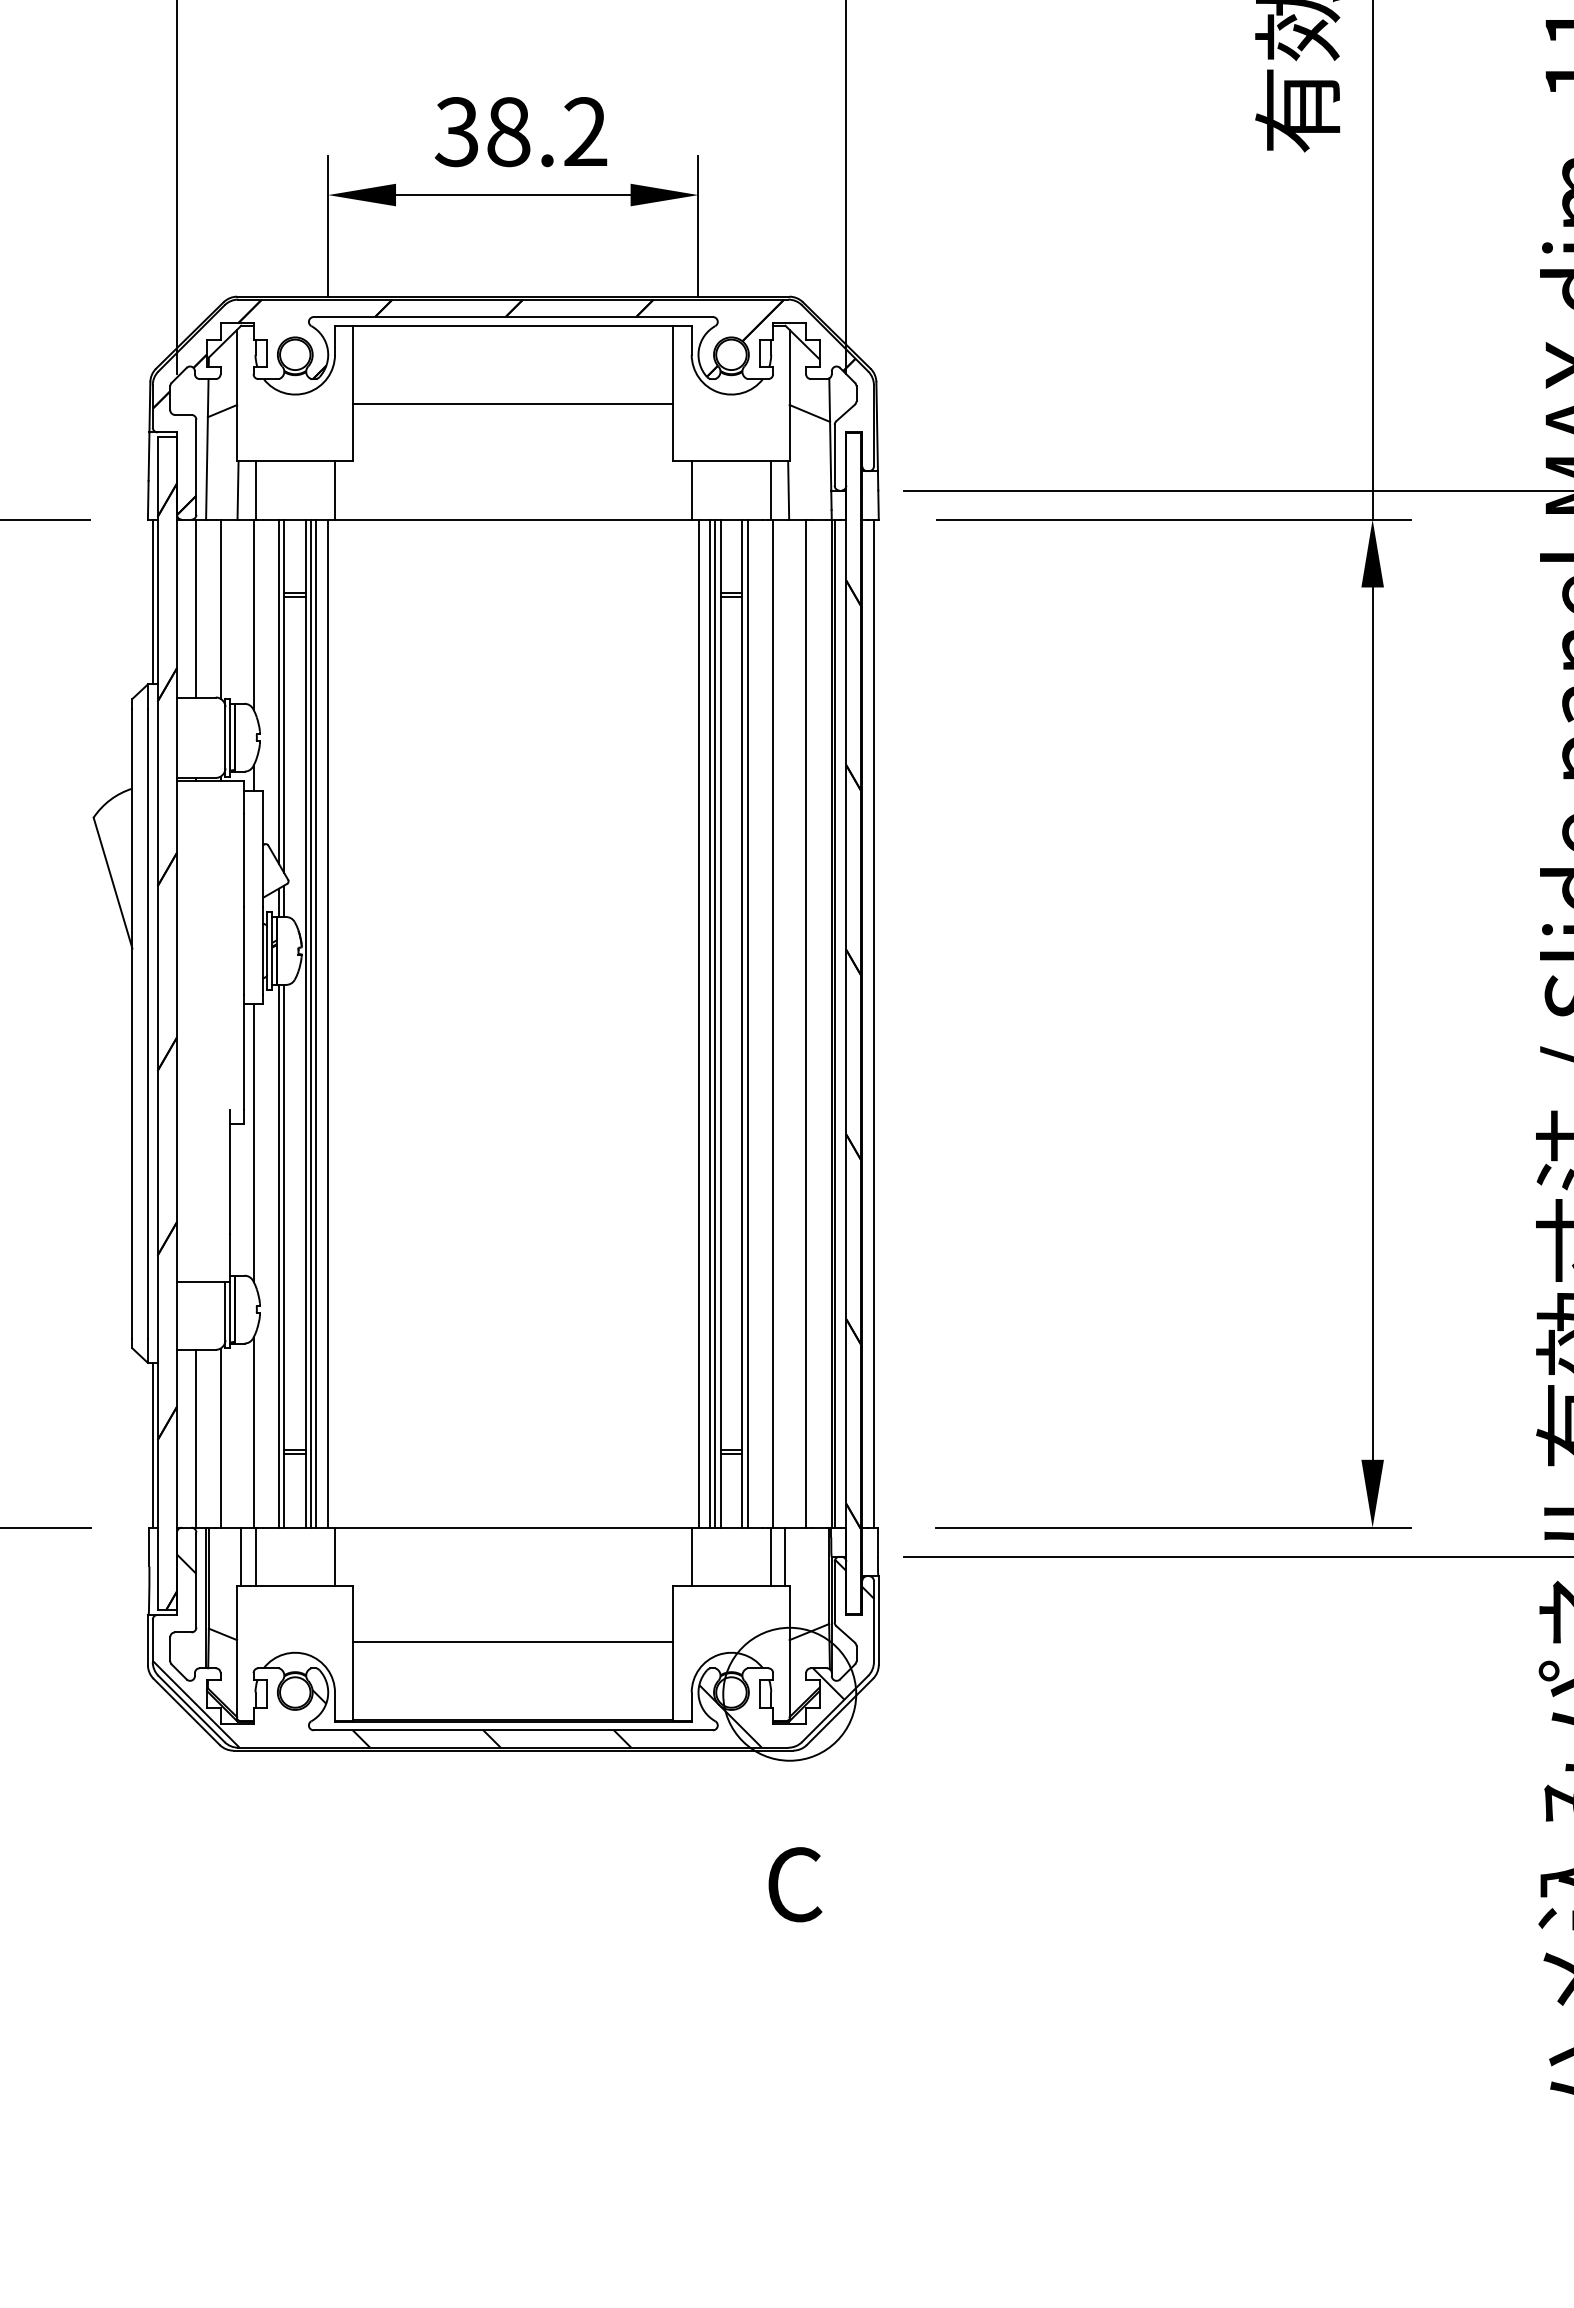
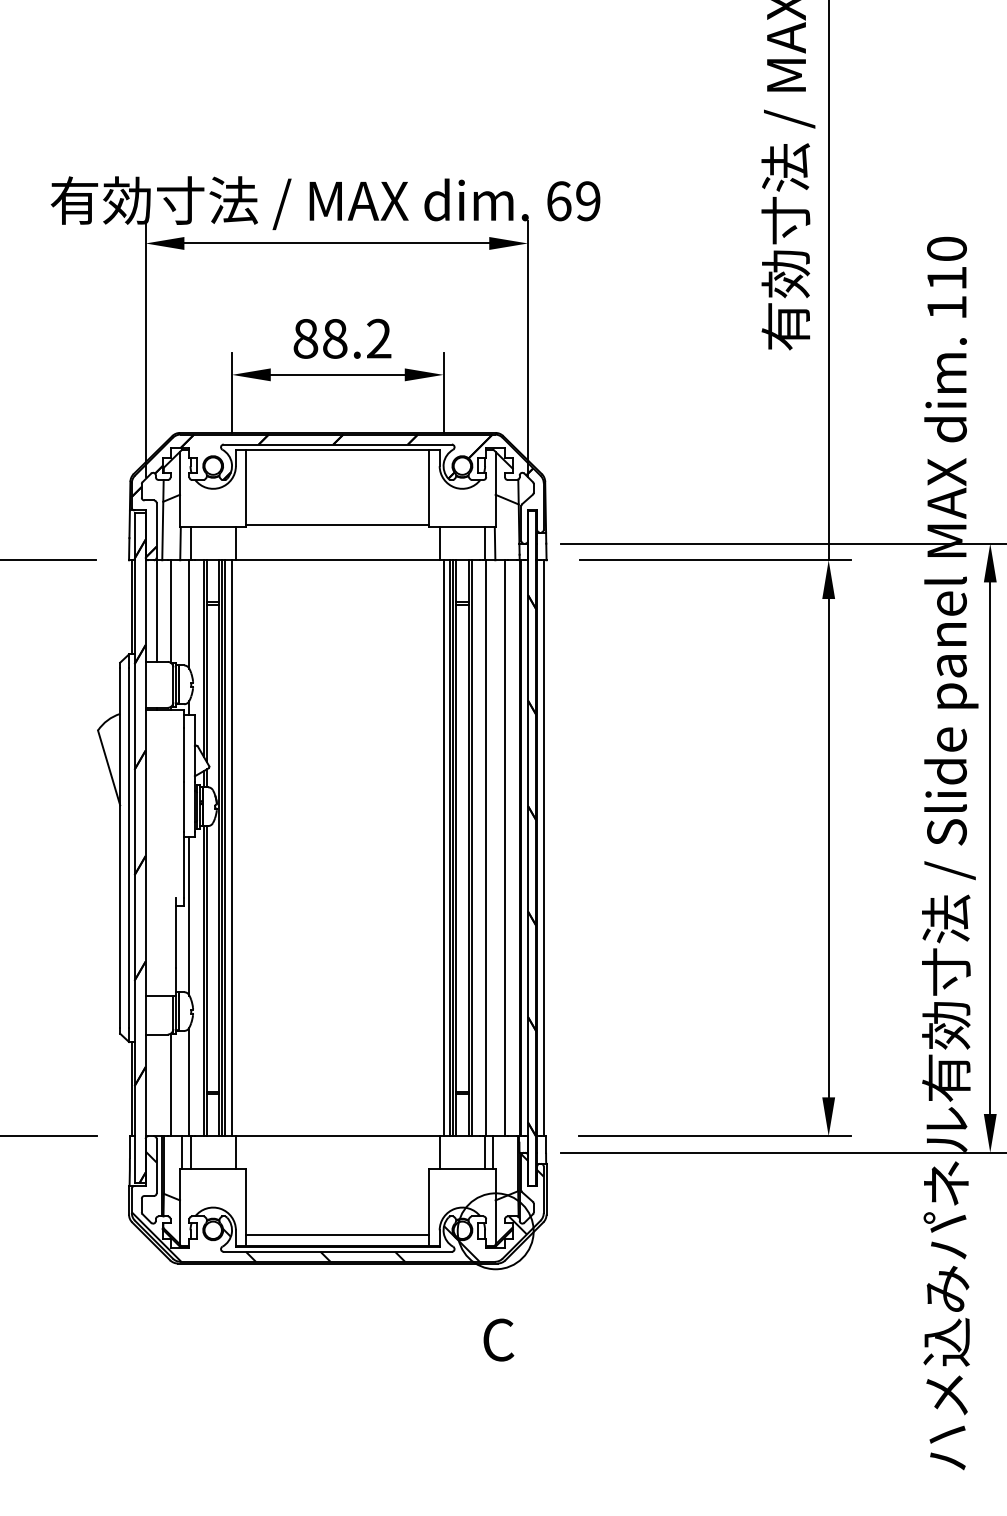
text: (456, 131) -> (305, 338), 38.2 -> 88.2
line: (512, 404) -> (337, 525), moved
line: (195, 1439) -> (156, 1085), removed
line: (512, 1642) -> (337, 1235), moved

